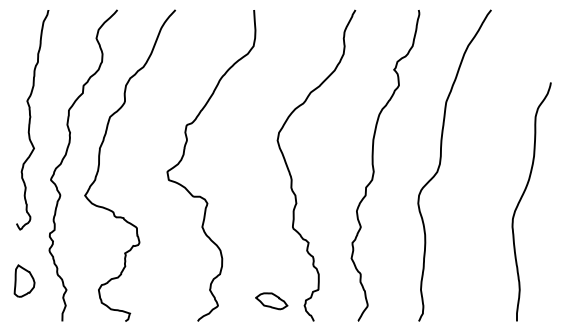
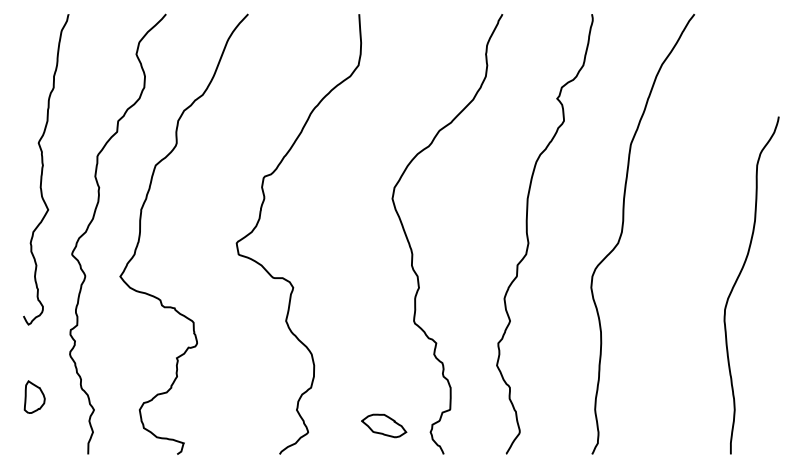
part: (24, 280) -> (34, 396), size x0.71

